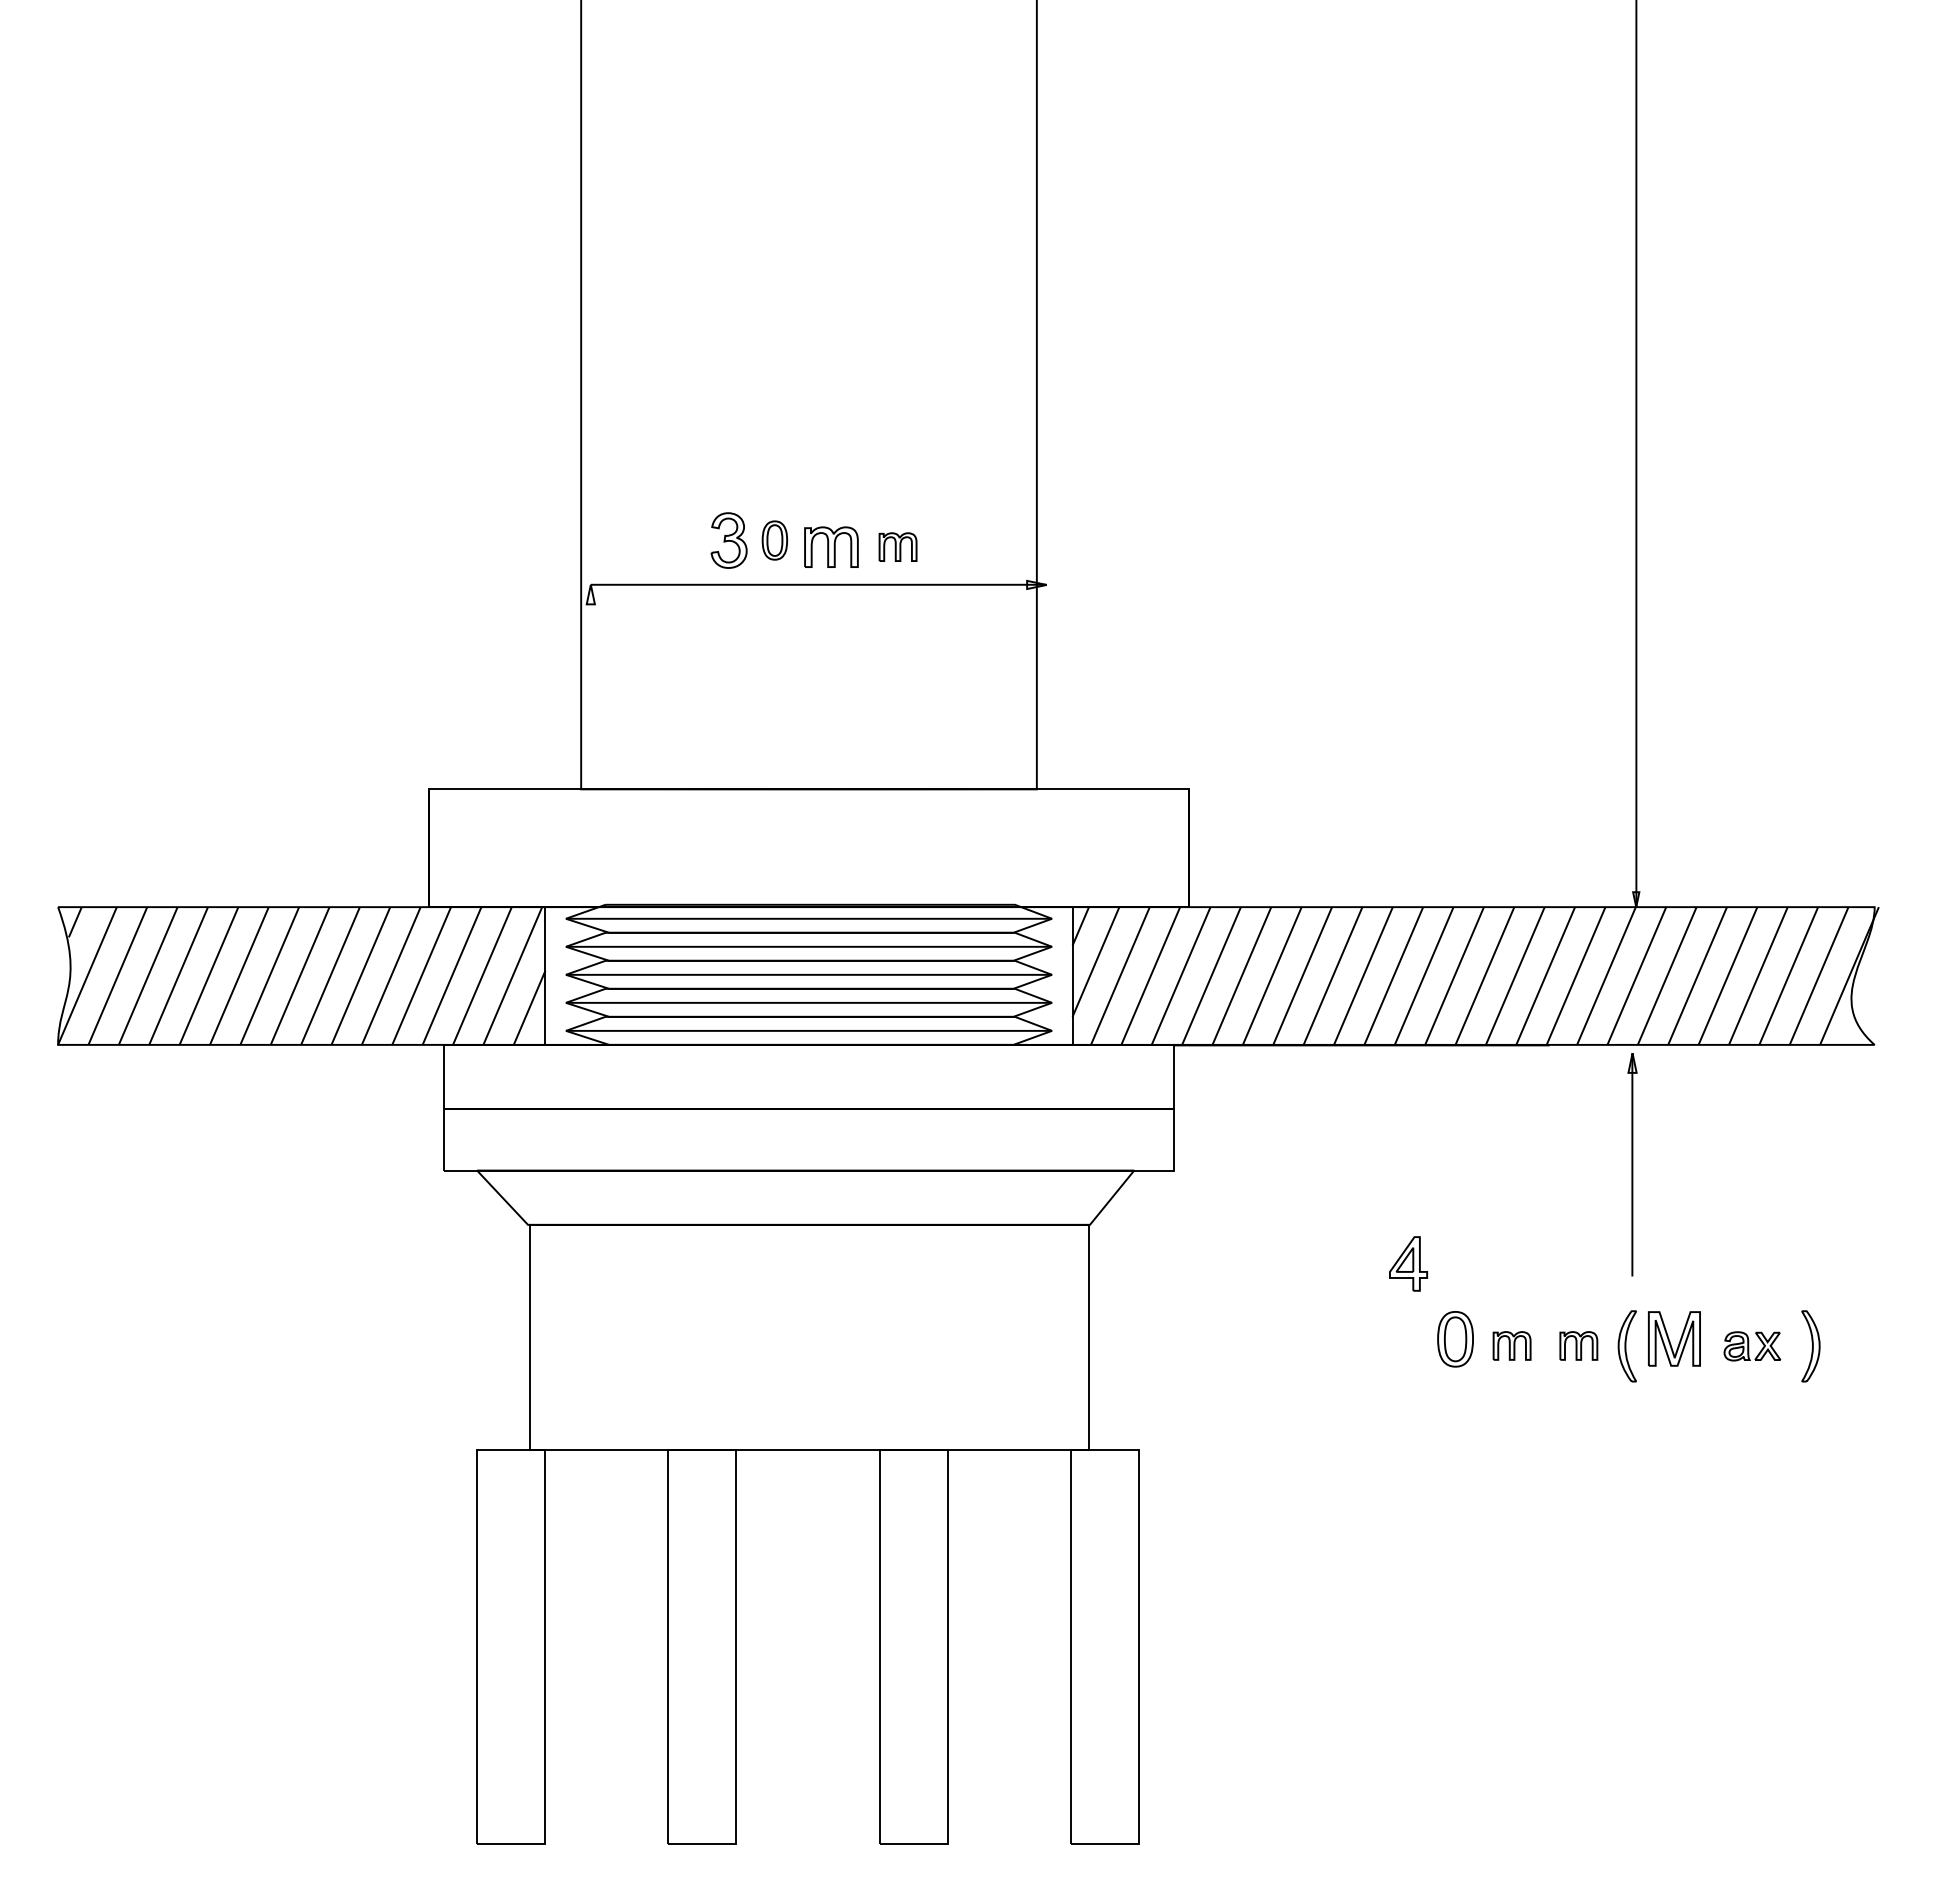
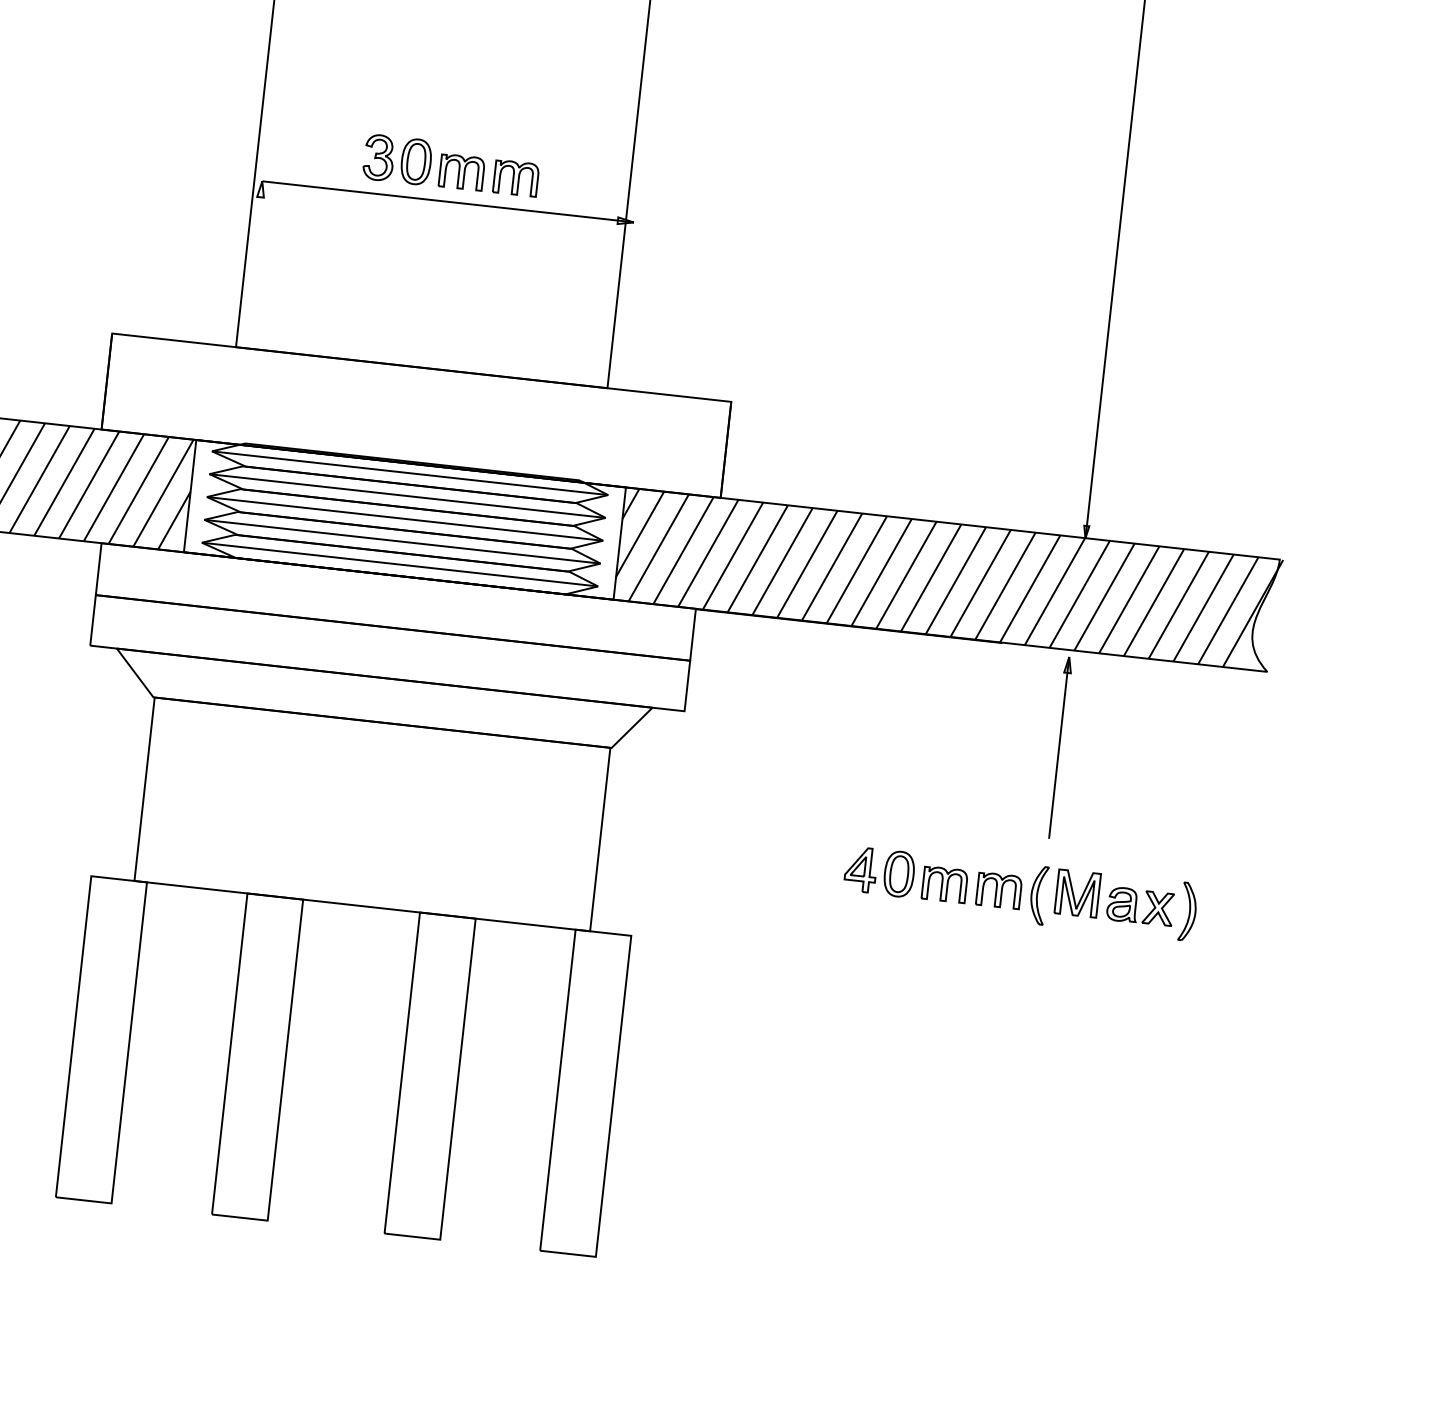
part: (774, 540) -> (416, 161), size x1.43
part: (897, 546) -> (515, 177), size x1.43
part: (1408, 1263) -> (860, 869), moved
part: (1511, 1345) -> (944, 884), size x1.43
part: (1578, 1345) -> (998, 890), size x1.43
part: (1752, 1346) -> (1140, 906), size x1.43

